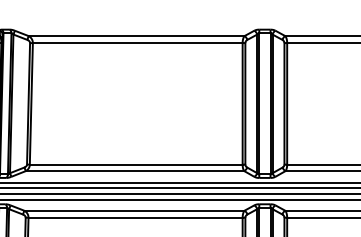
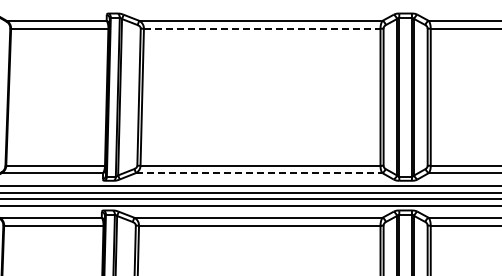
line: (138, 42) -> (262, 28), solid -> dashed
line: (135, 171) -> (259, 173), solid -> dashed

